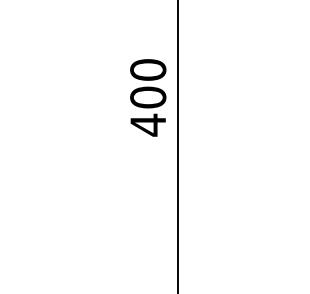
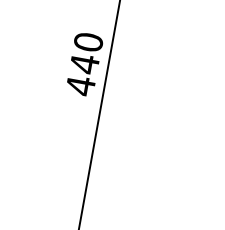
text: (148, 97) -> (84, 64), 400 -> 440

